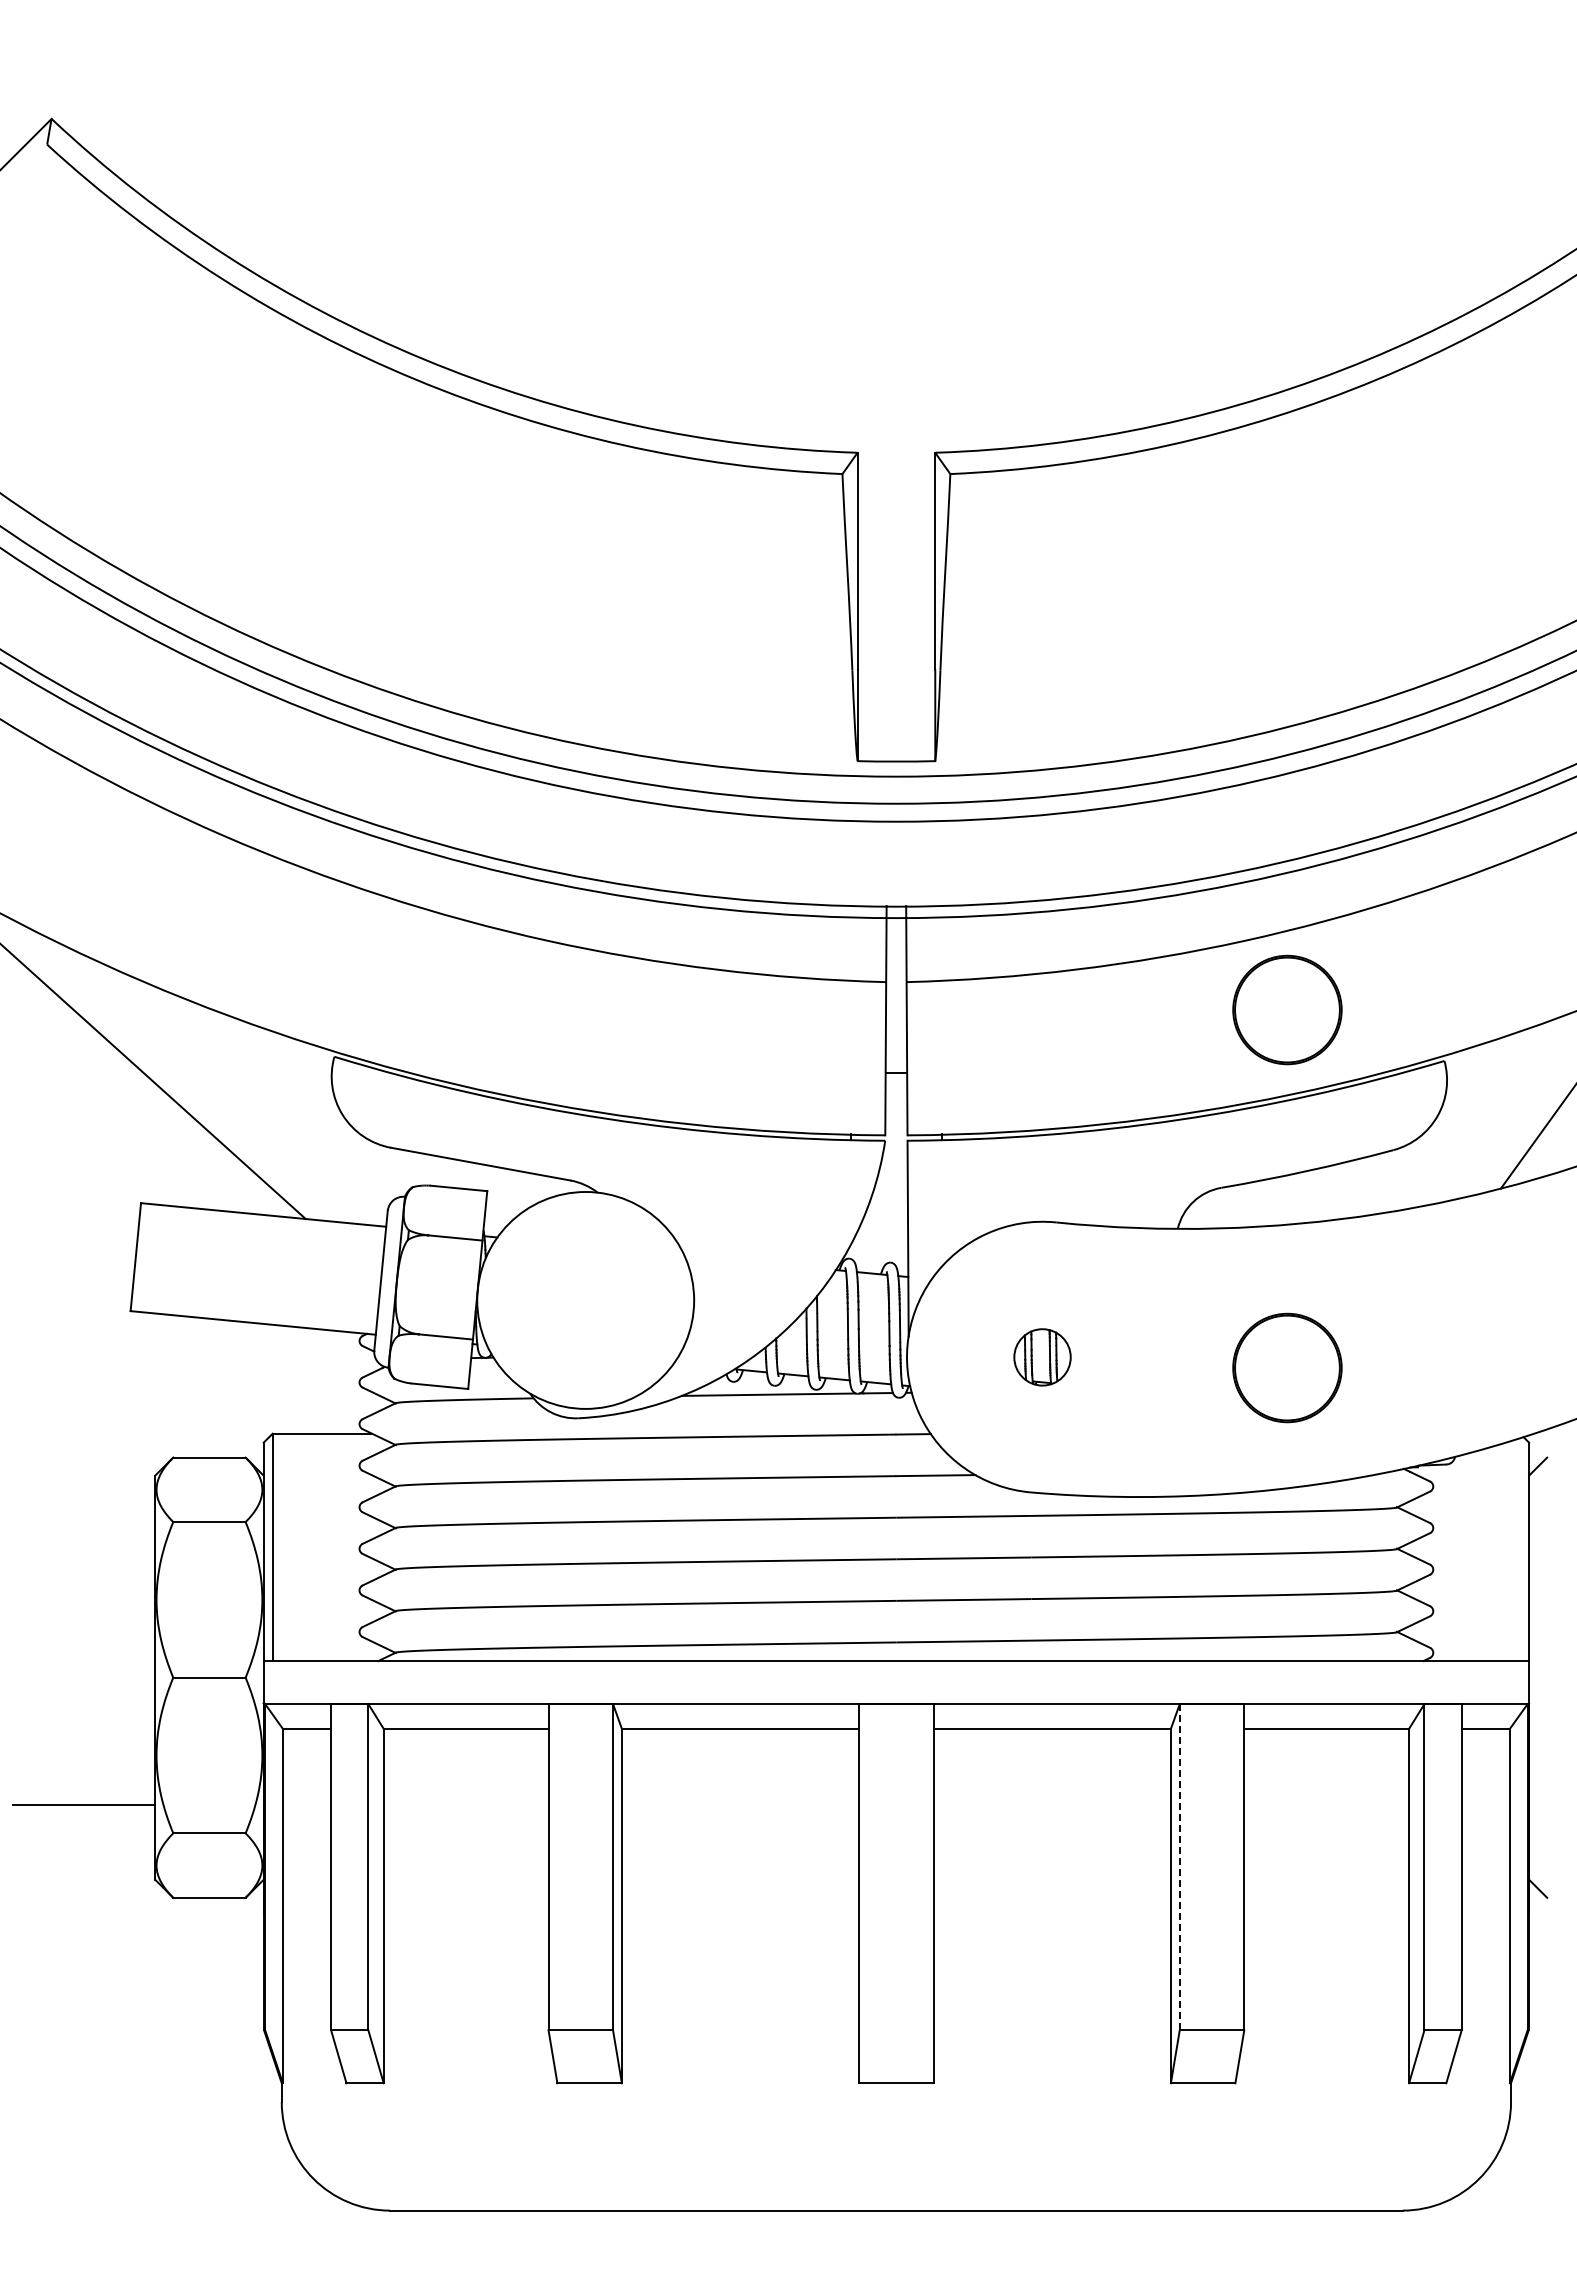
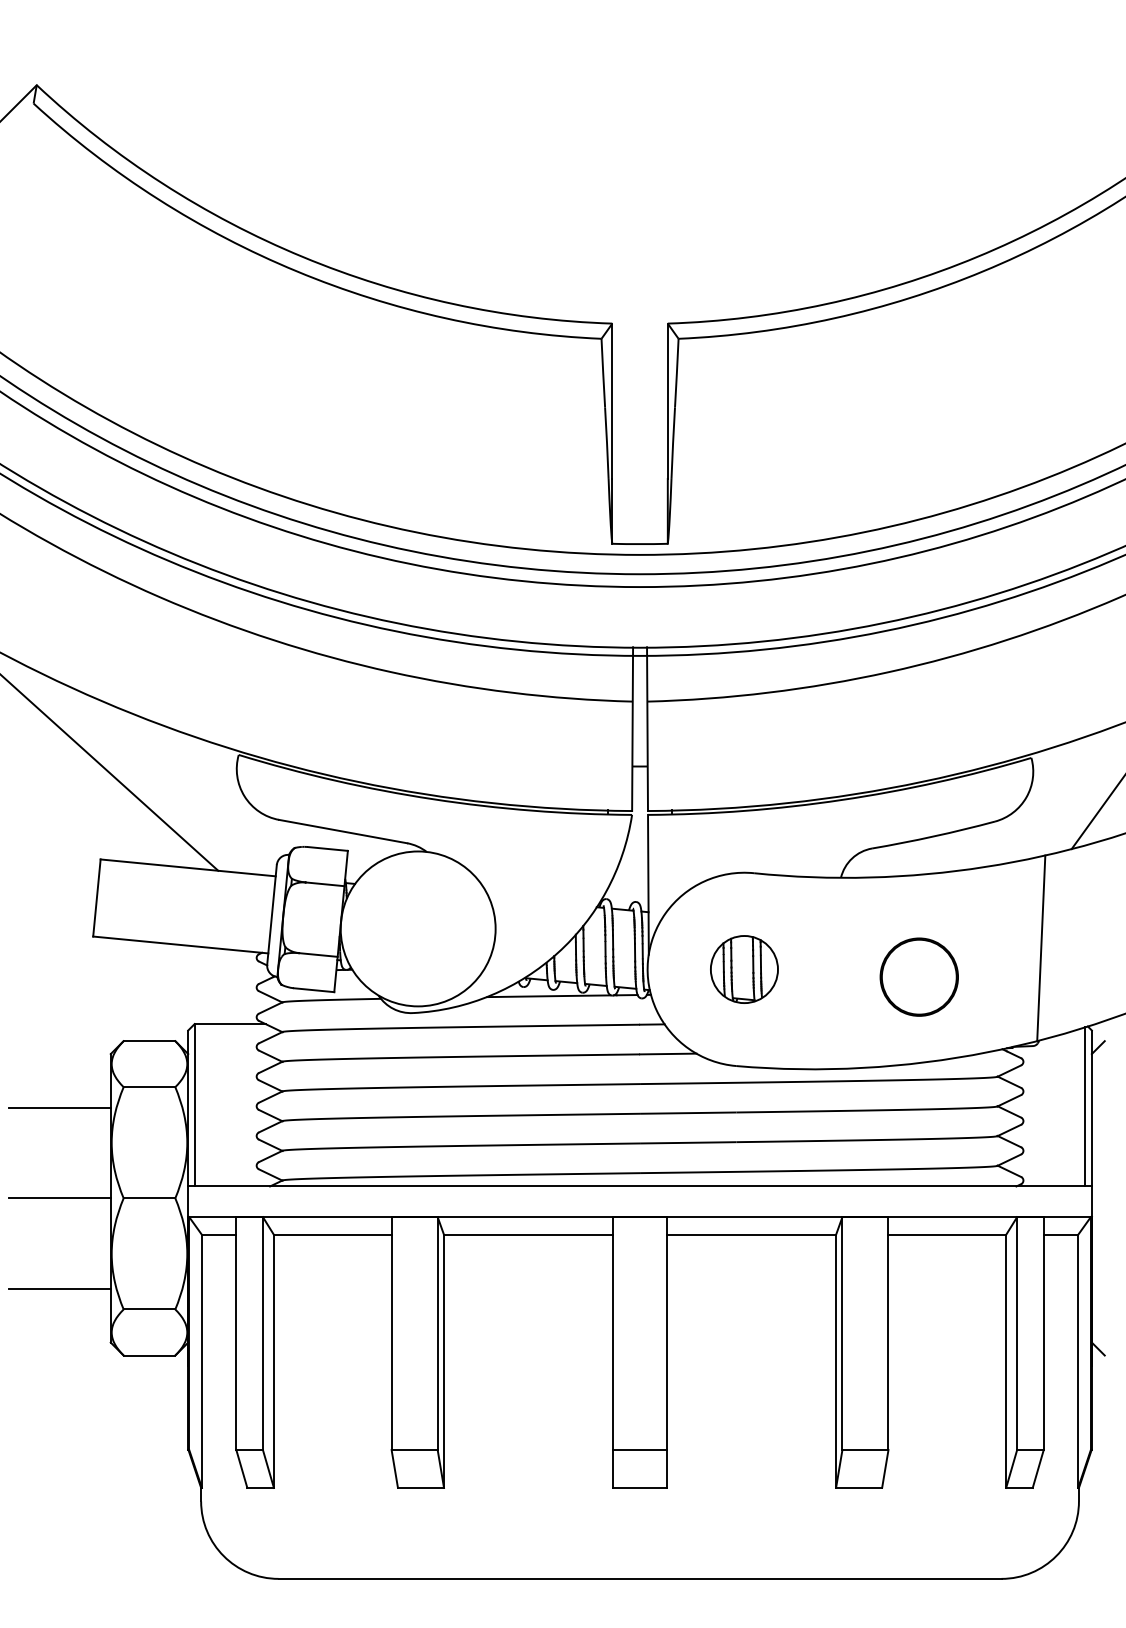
part: (1287, 1009) -> (919, 721), removed
line: (1457, 1327) -> (1040, 948), added
part: (1042, 1357) -> (744, 969), size x1.67
line: (1520, 1549) -> (1085, 1106), added
line: (84, 1550) -> (60, 1107), added
line: (84, 1677) -> (60, 1198), added
line: (1179, 1866) -> (842, 1333), dashed -> solid
line: (896, 2030) -> (640, 1450), added

